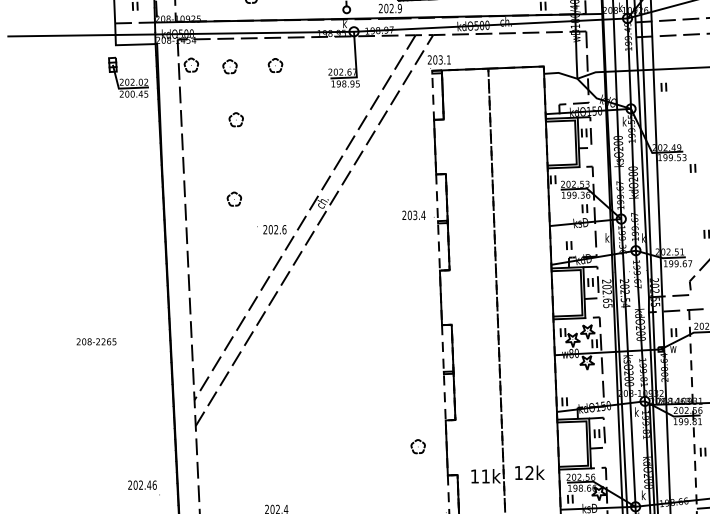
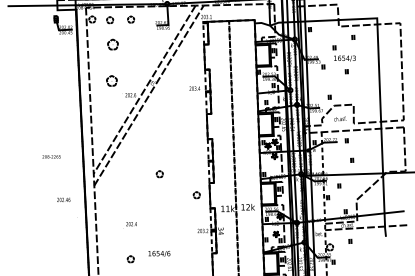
part: (235, 119) -> (112, 44), size x1.6
part: (235, 199) -> (112, 81), size x1.6
text: (96, 340) -> (51, 156), moved
part: (337, 401) -> (159, 174), added
text: (141, 484) -> (63, 199), moved

